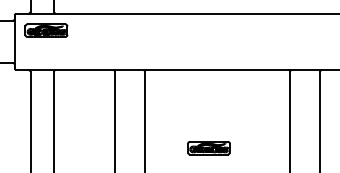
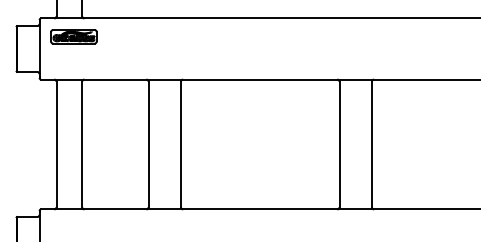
part: (208, 147) -> (250, 164), removed

